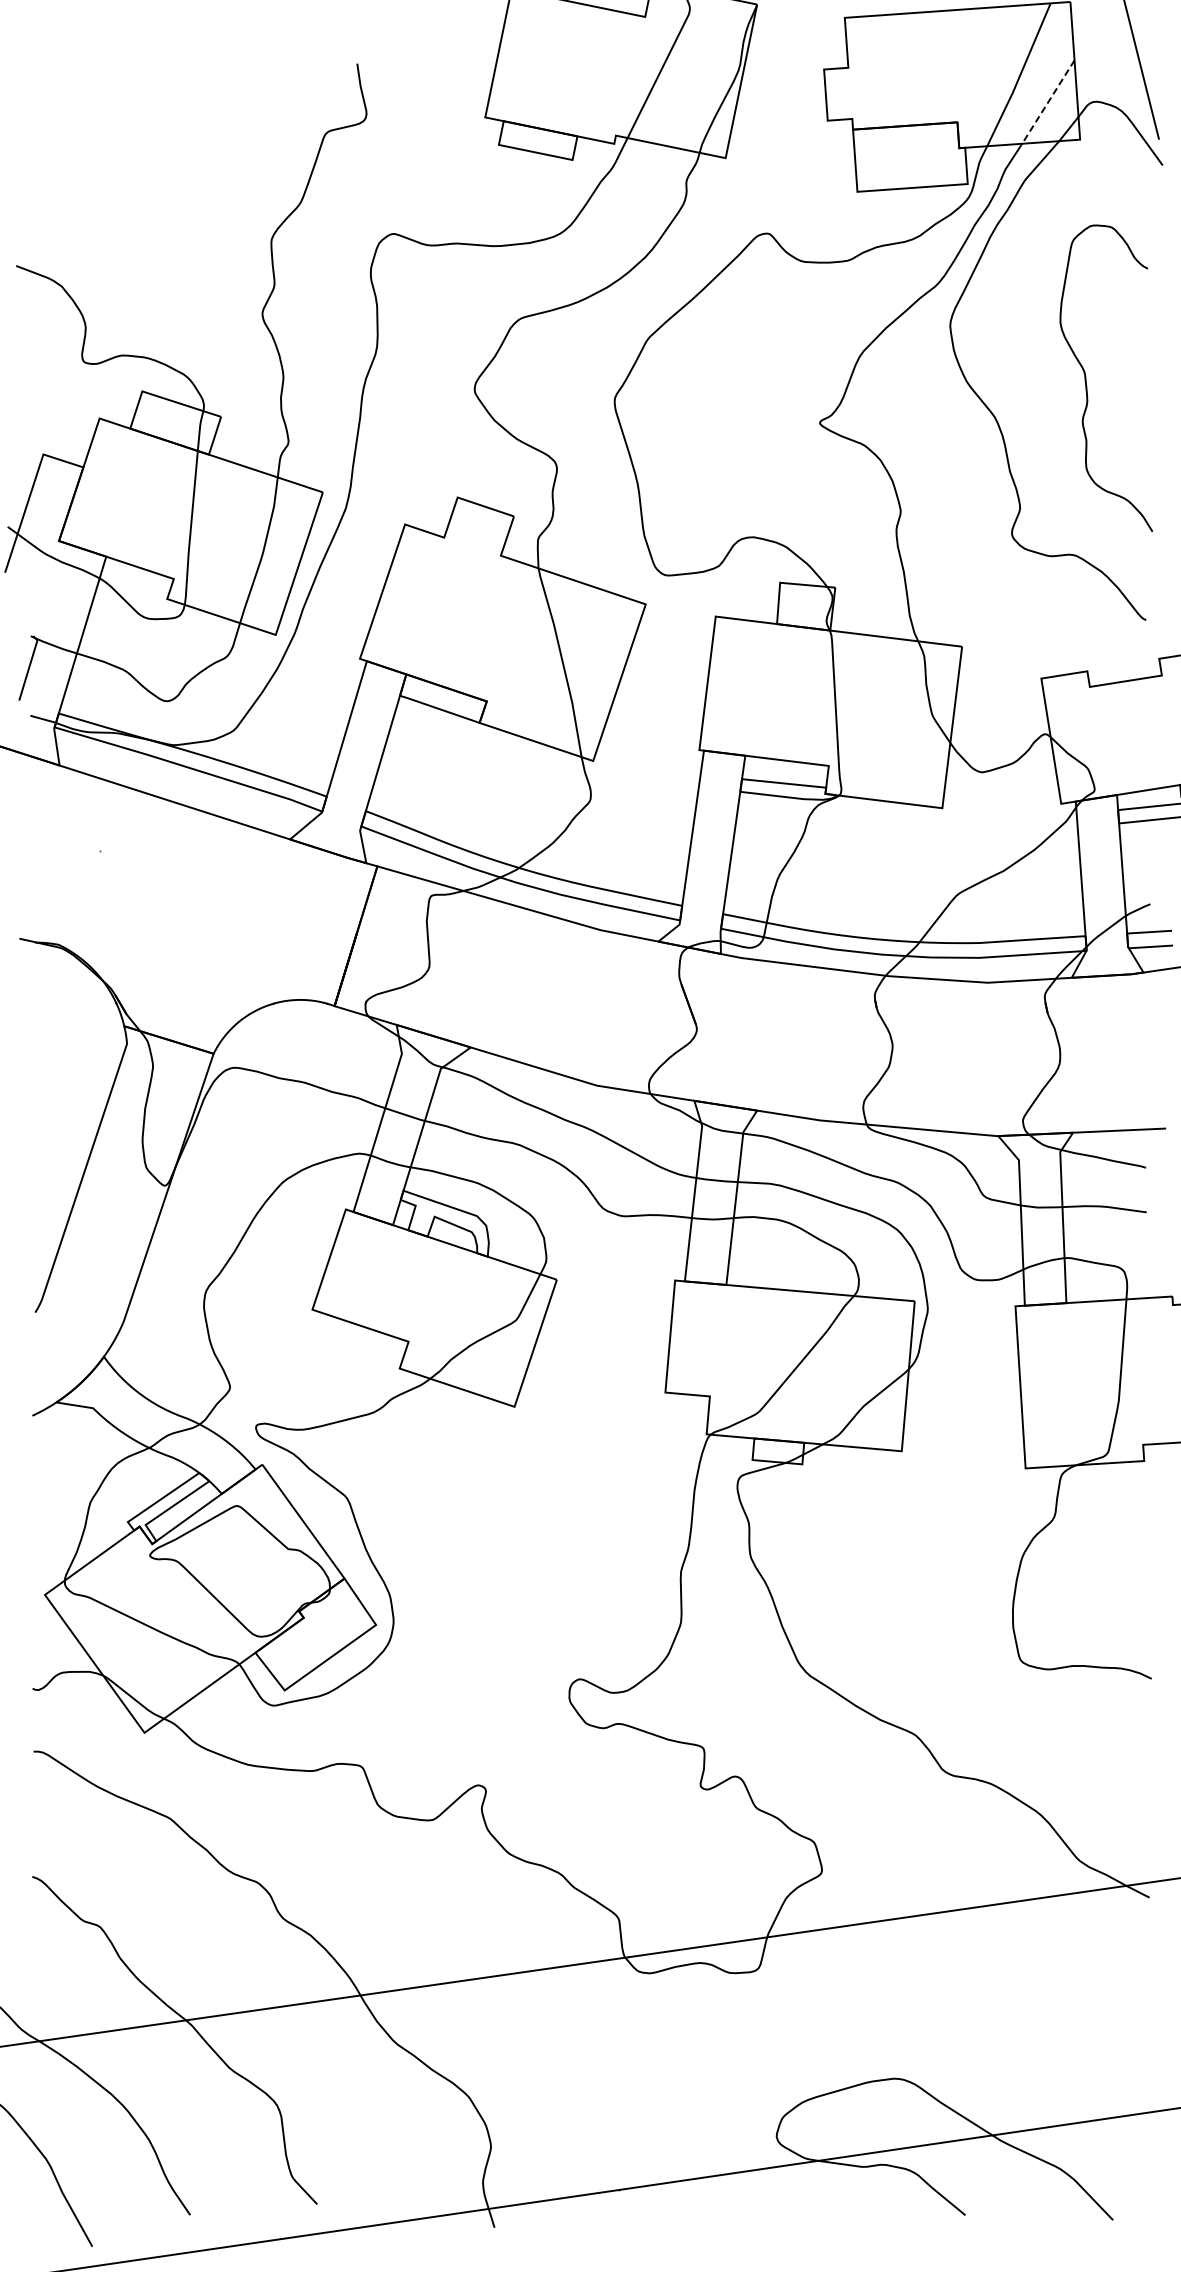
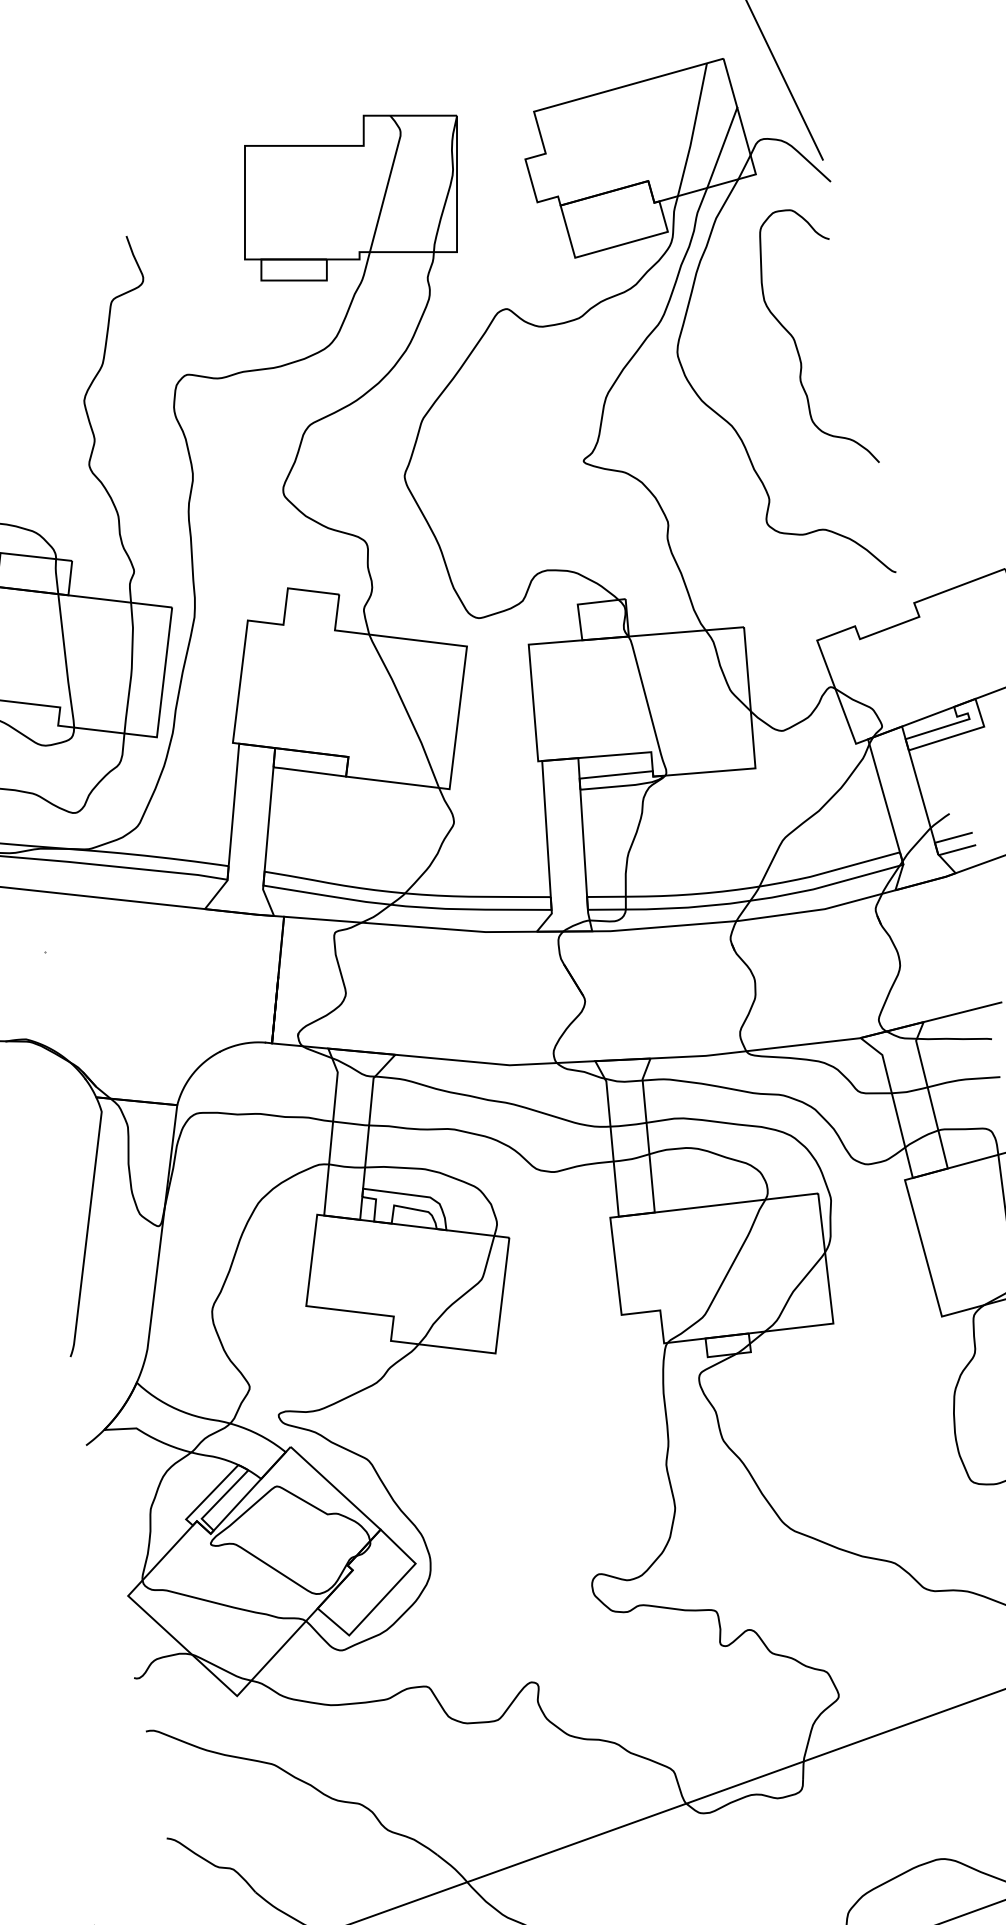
line: (1048, 102) -> (722, 148), dashed -> solid
curve: (1086, 377) -> (796, 342), moved

